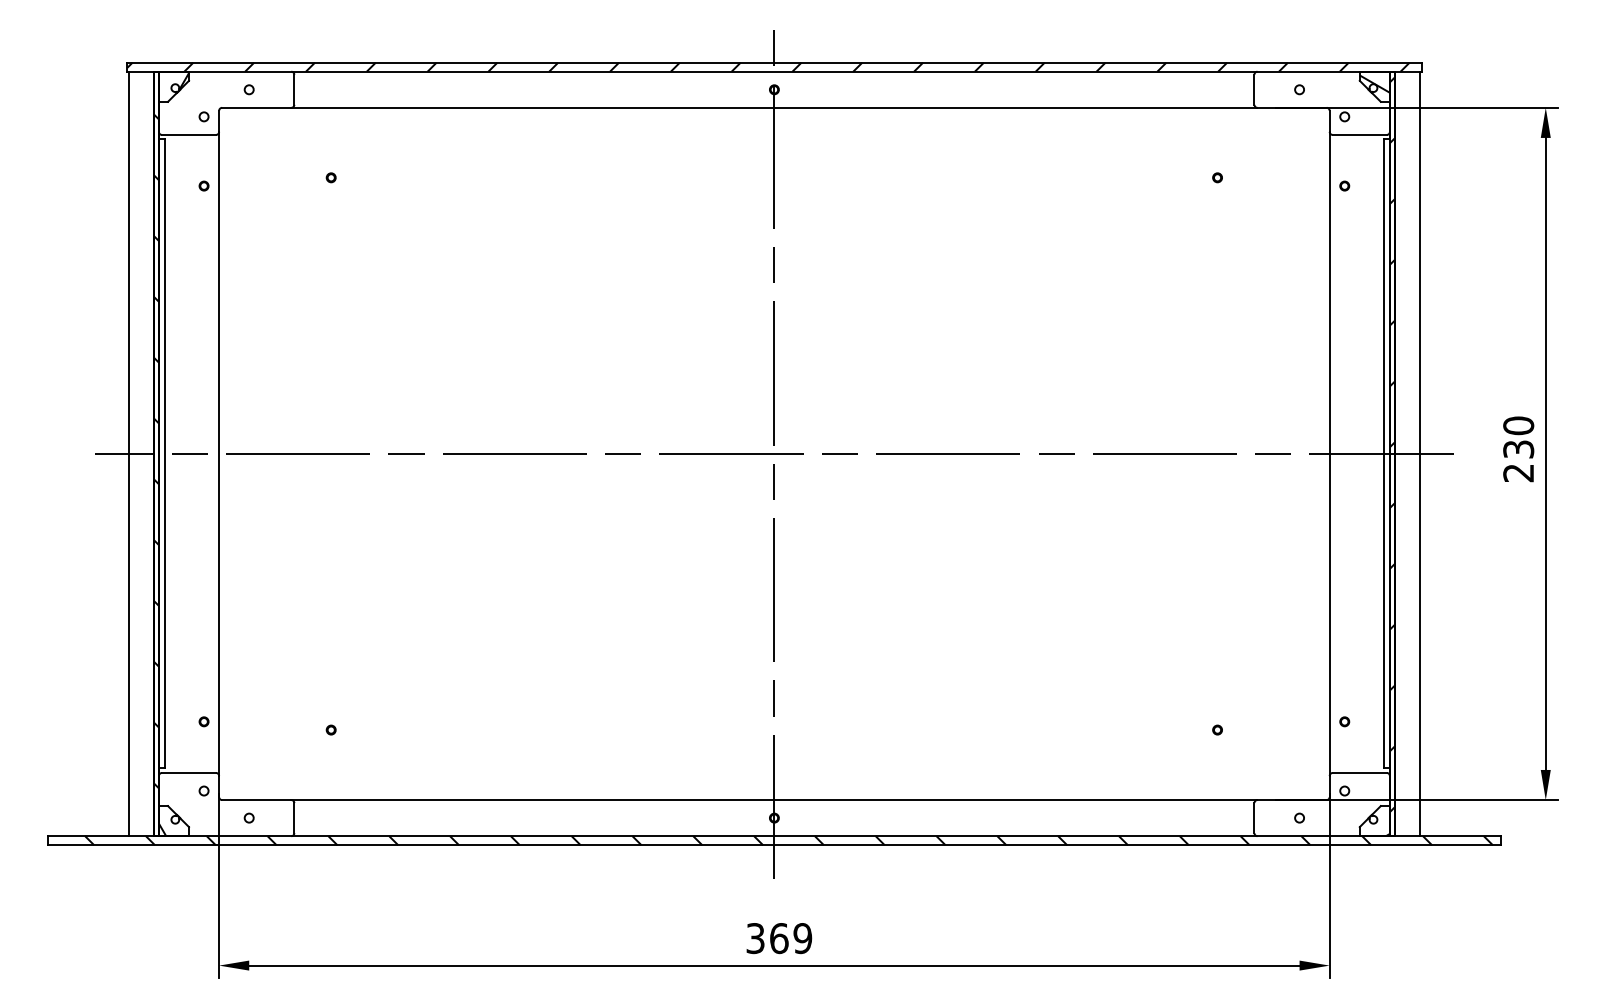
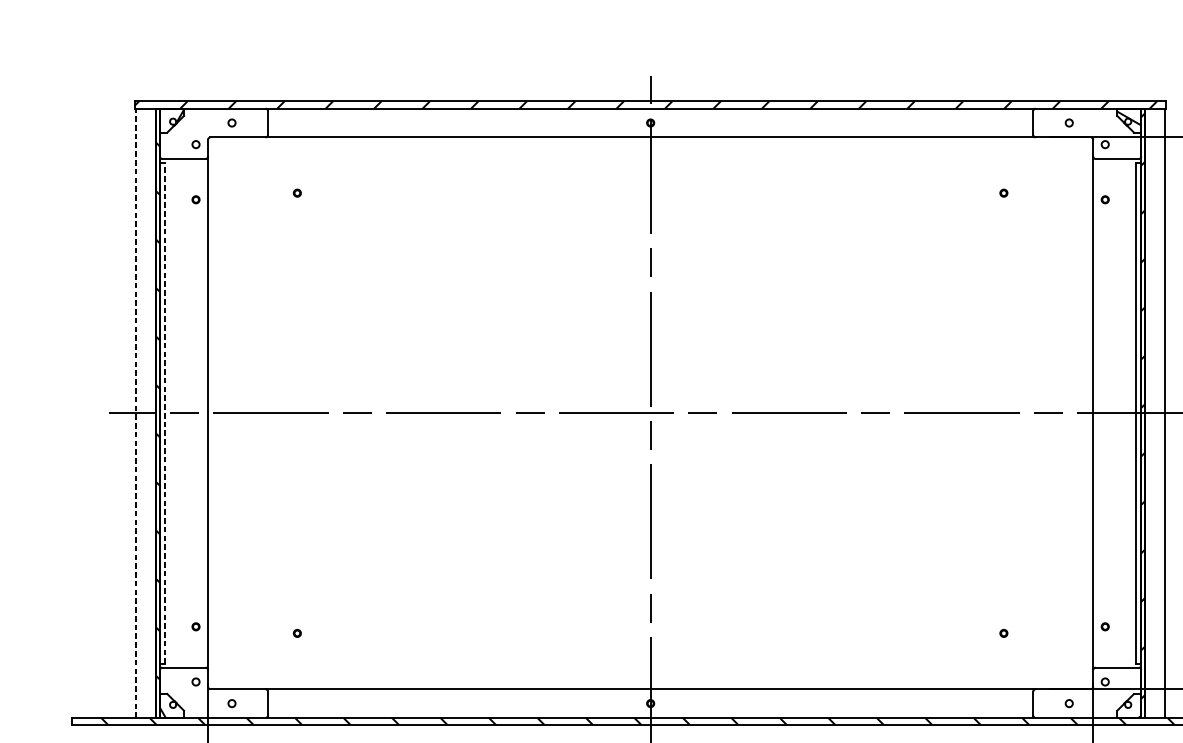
line: (128, 453) -> (135, 412), solid -> dashed
line: (164, 453) -> (164, 412), solid -> dashed

